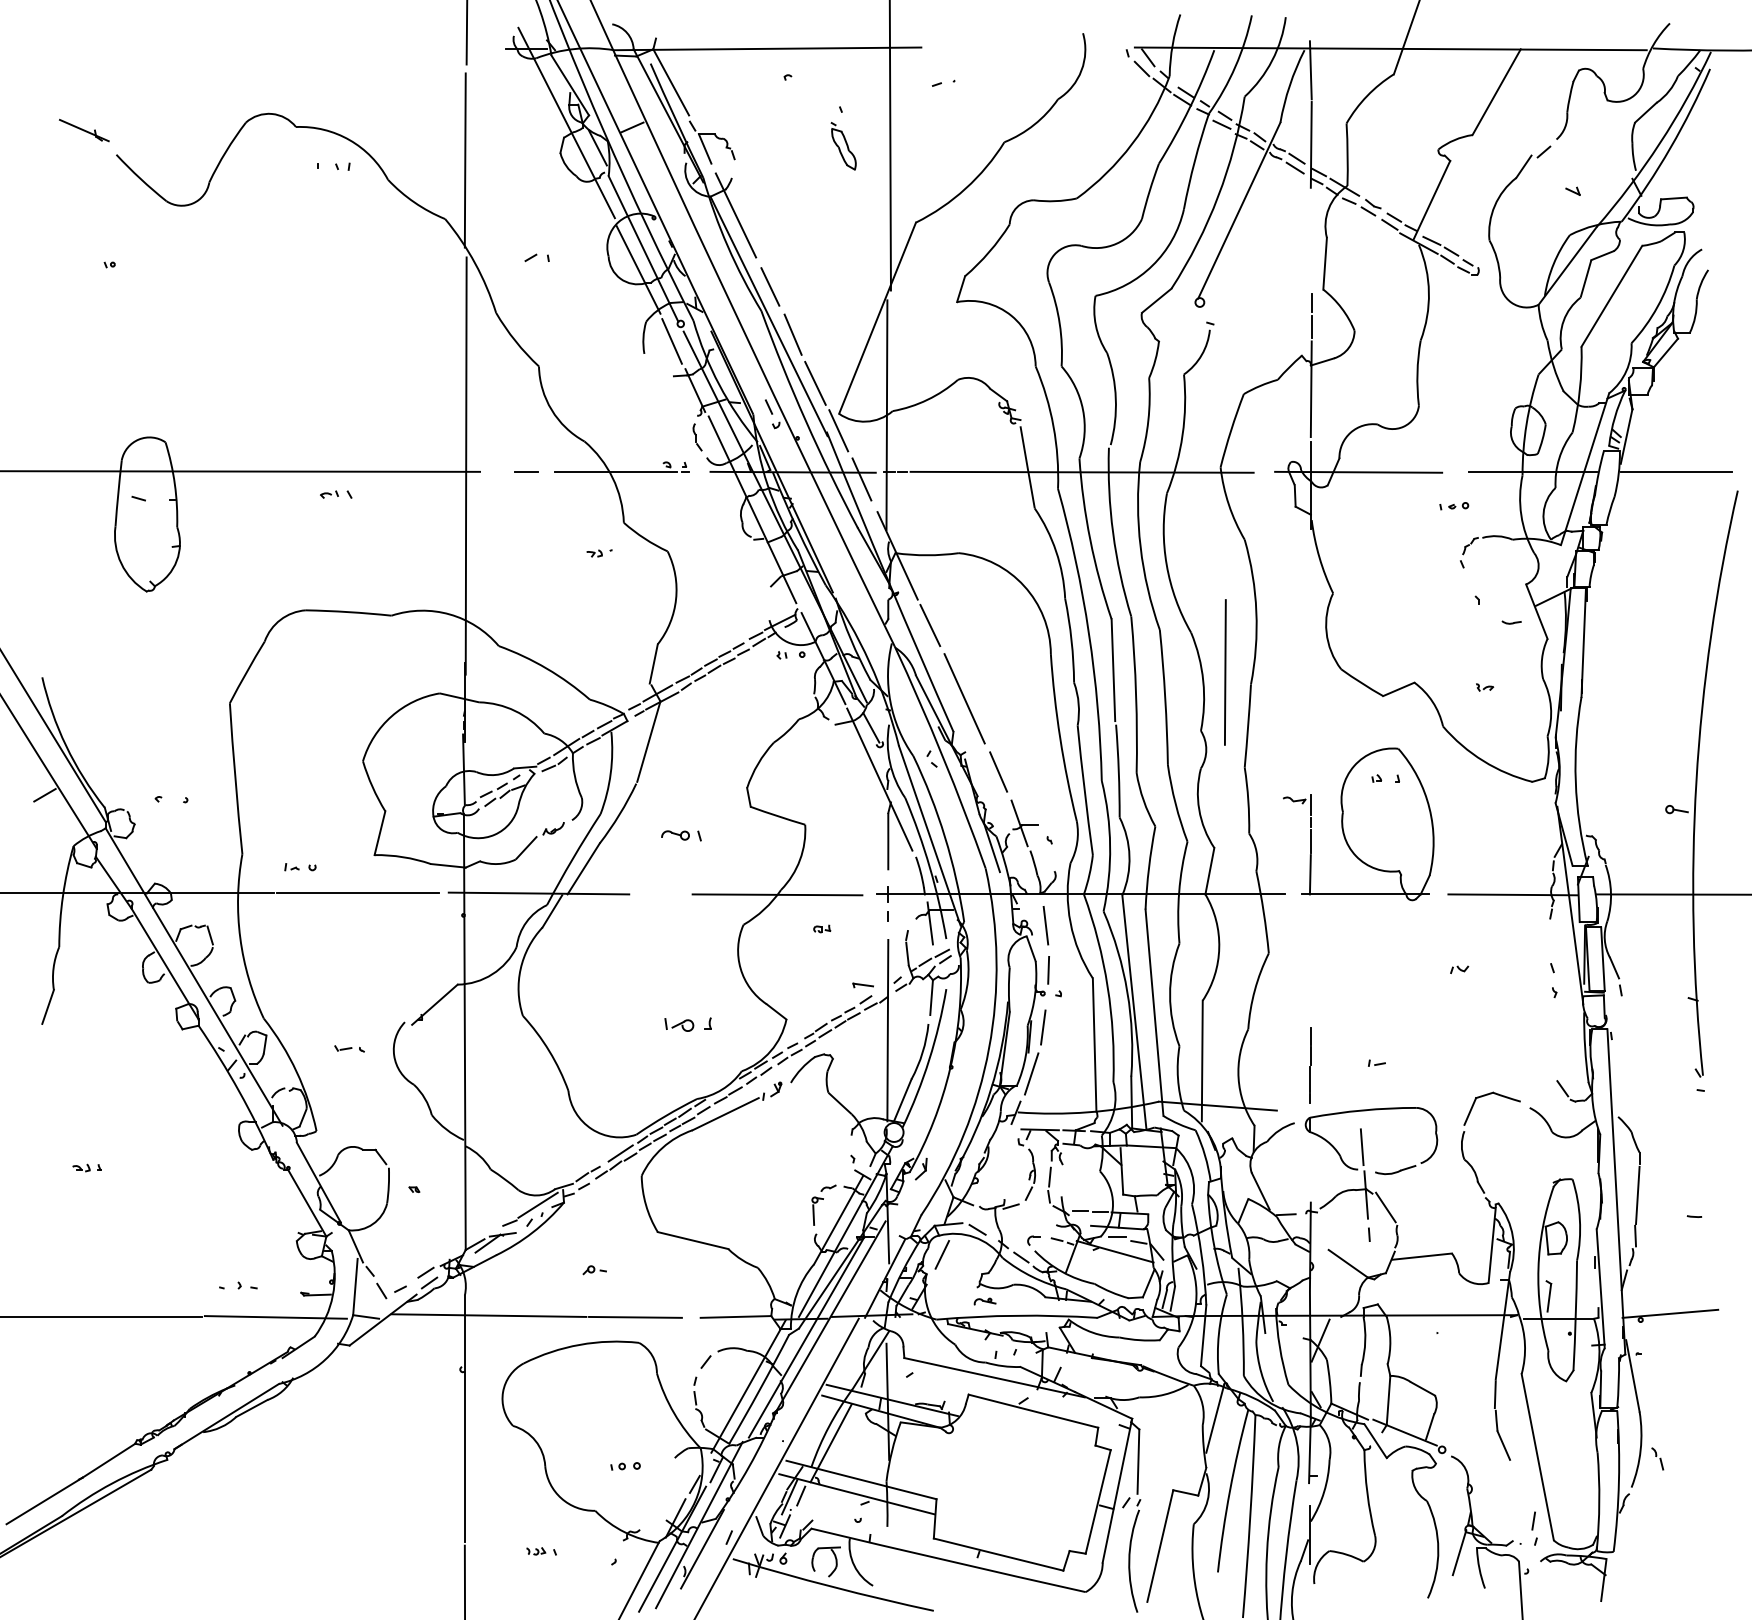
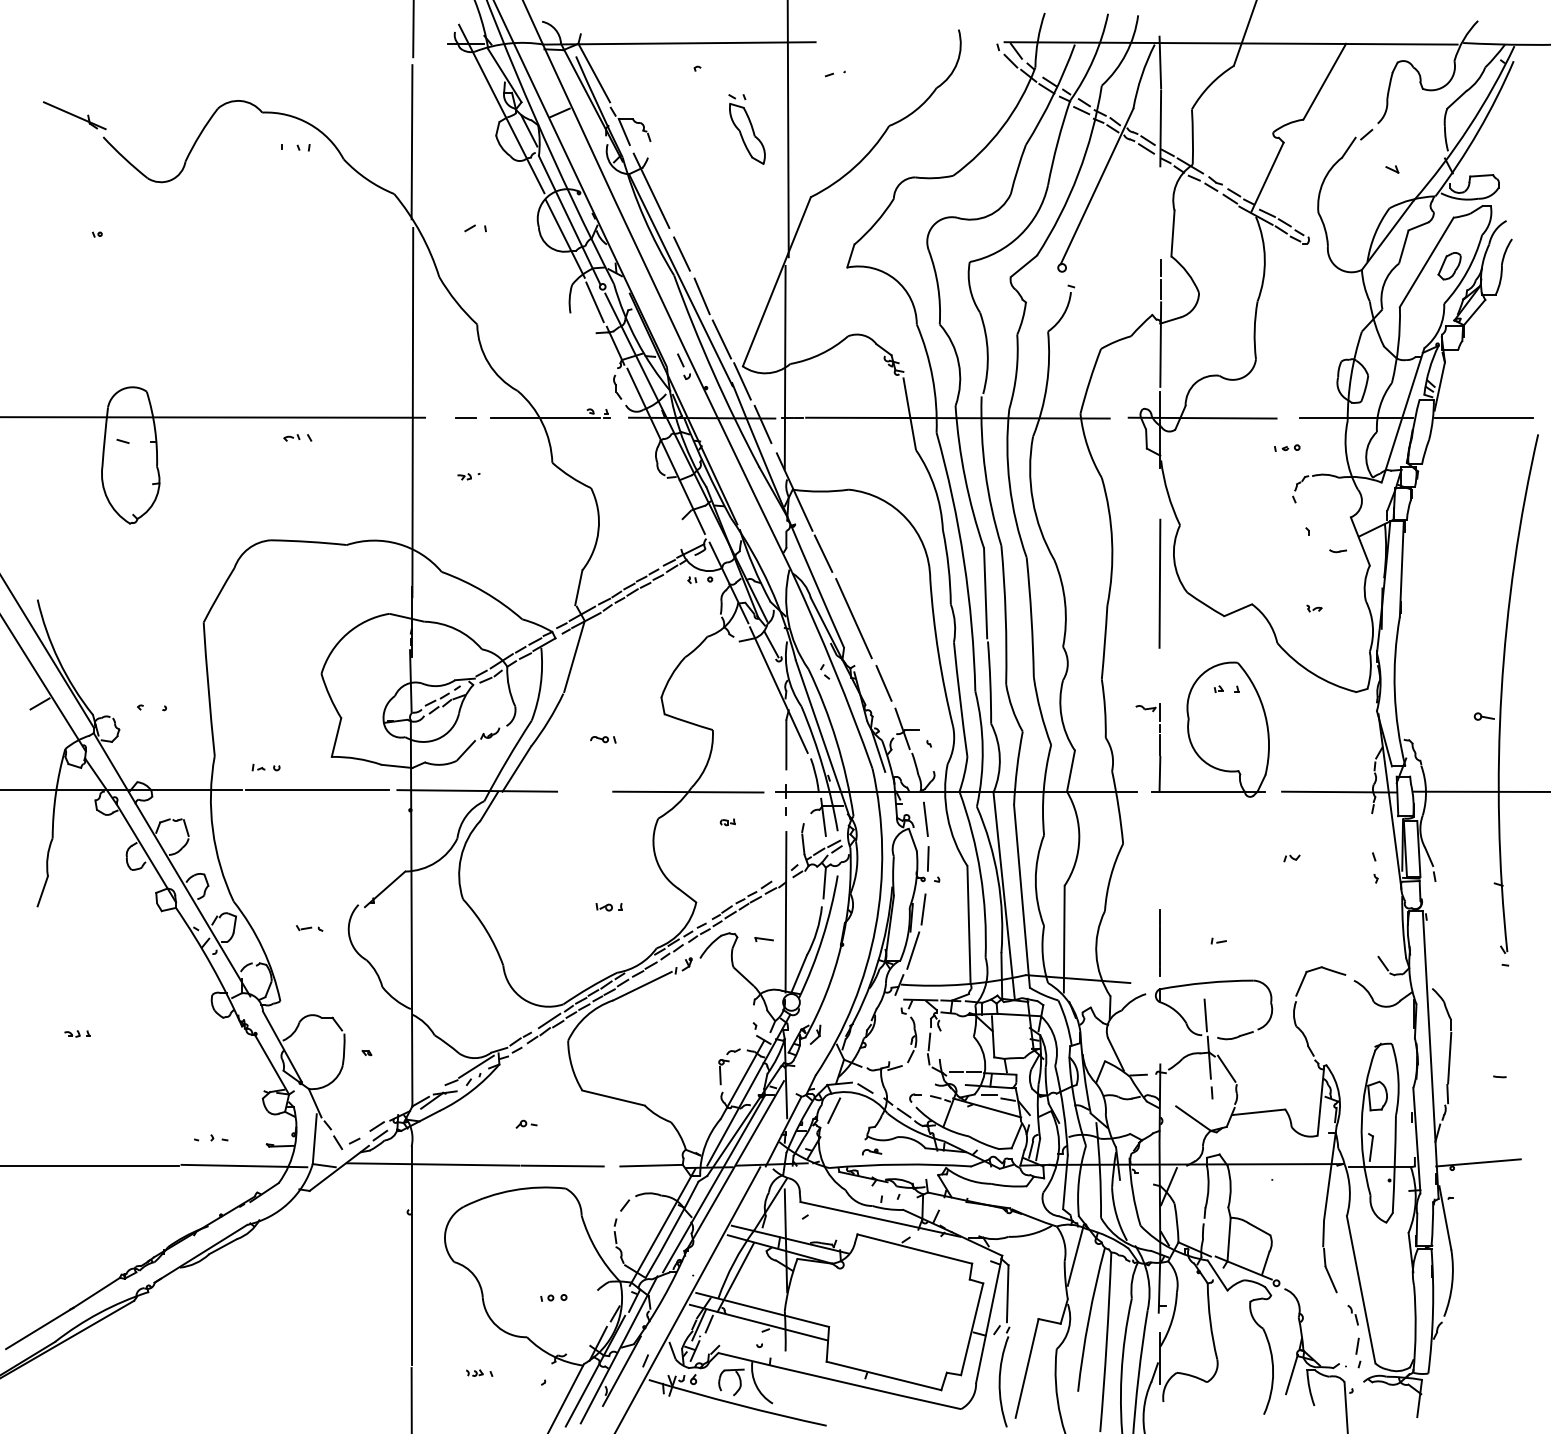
part: (84, 130) -> (75, 115), size x1.43
part: (843, 146) -> (746, 129), size x1.67
part: (1637, 300) -> (1449, 266), added
part: (599, 553) -> (468, 476), moved
line: (1225, 672) -> (1160, 583), moved
part: (681, 835) -> (603, 739), size x0.71
part: (862, 985) -> (763, 939), moved
part: (687, 1024) -> (608, 906), size x0.62
part: (1657, 1458) -> (1352, 1314), moved

